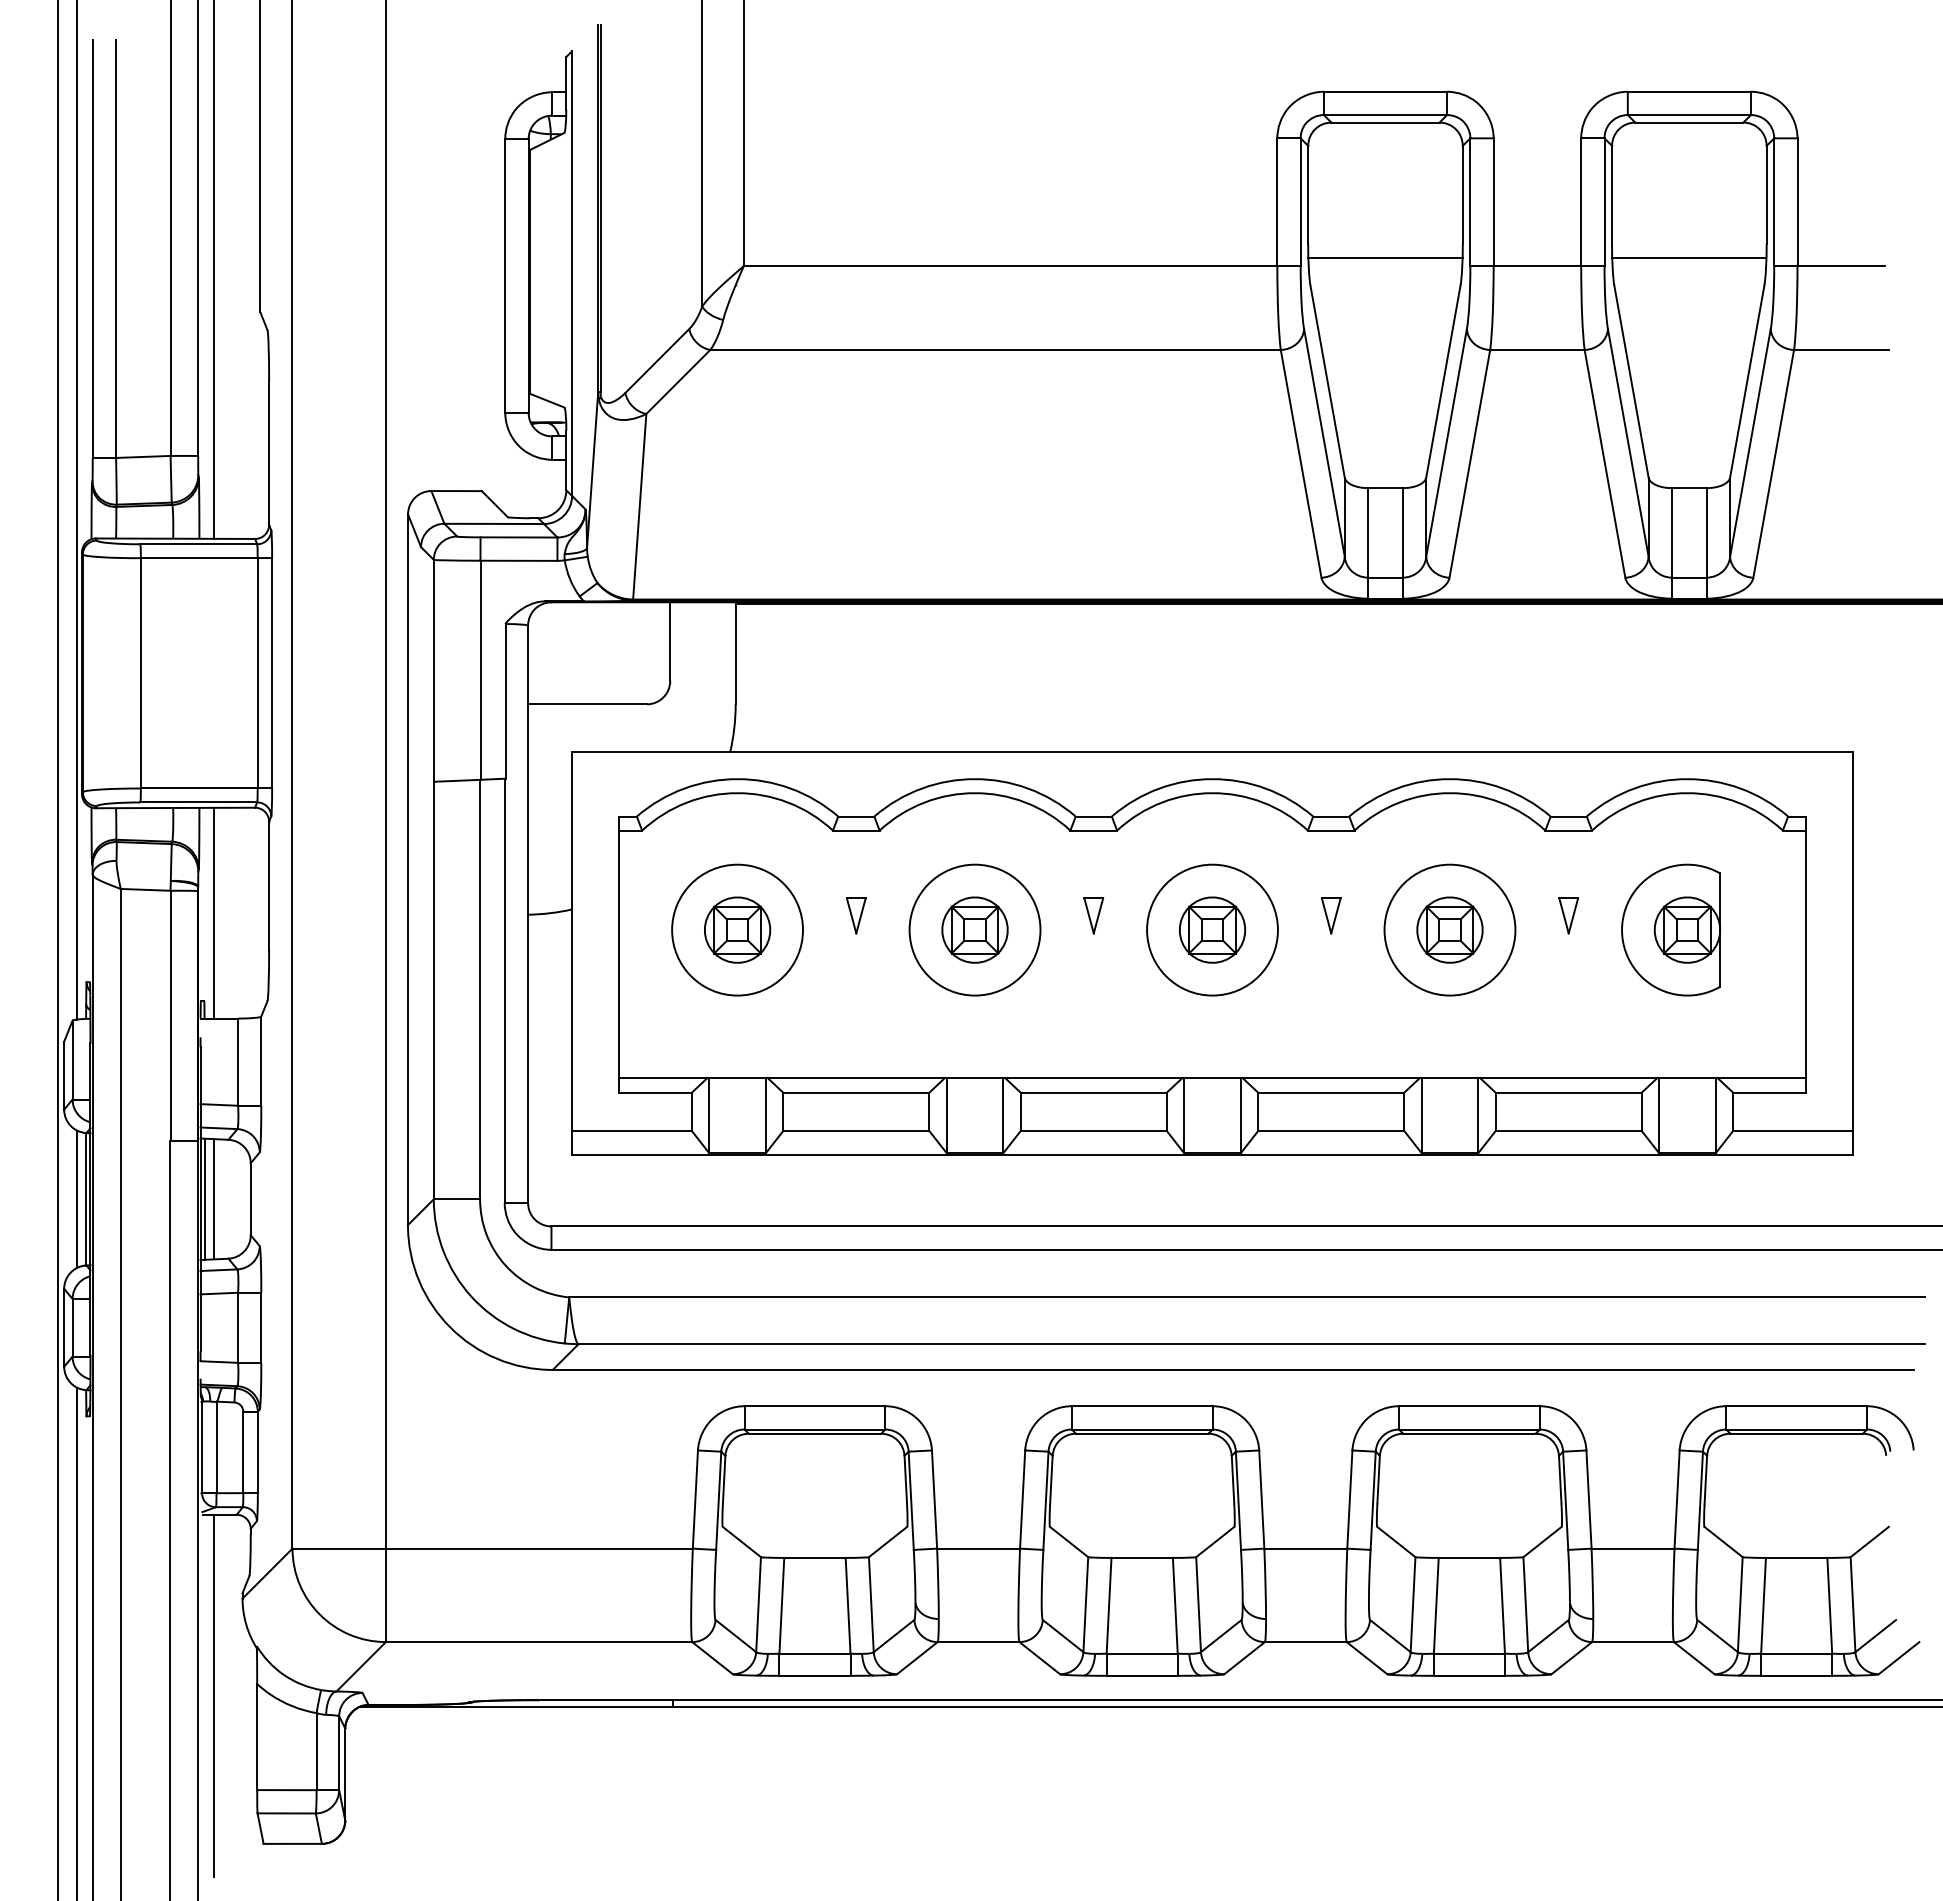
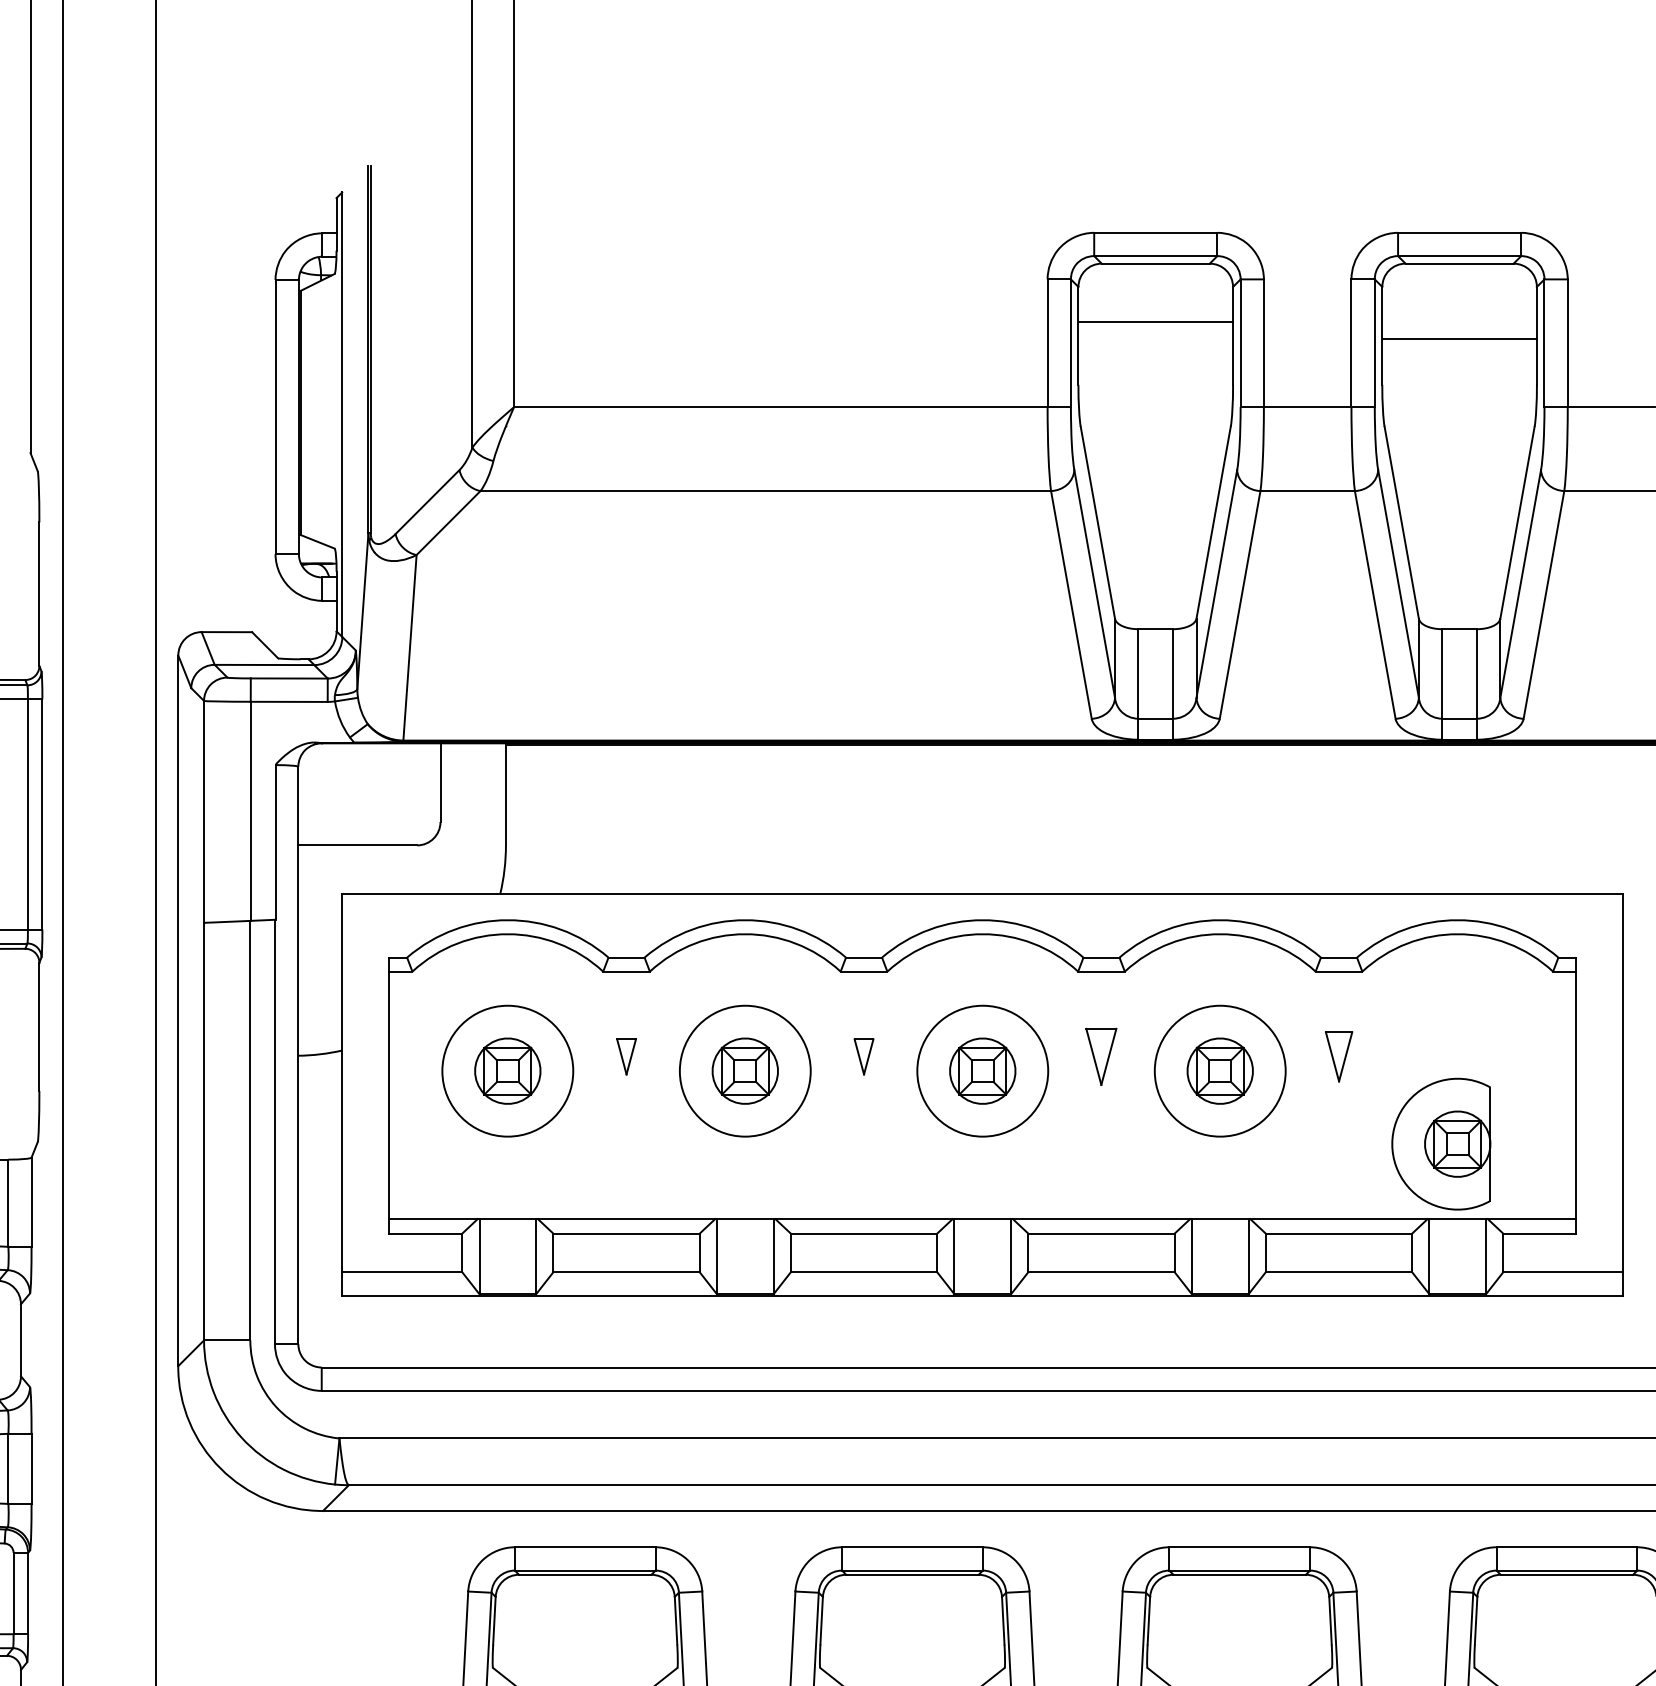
line: (1385, 257) -> (1155, 321), moved
line: (1689, 257) -> (1459, 338), moved
part: (1331, 915) -> (1101, 1056), size x1.6
part: (1568, 915) -> (1338, 1056), size x1.4
part: (1671, 929) -> (1441, 1143), moved

